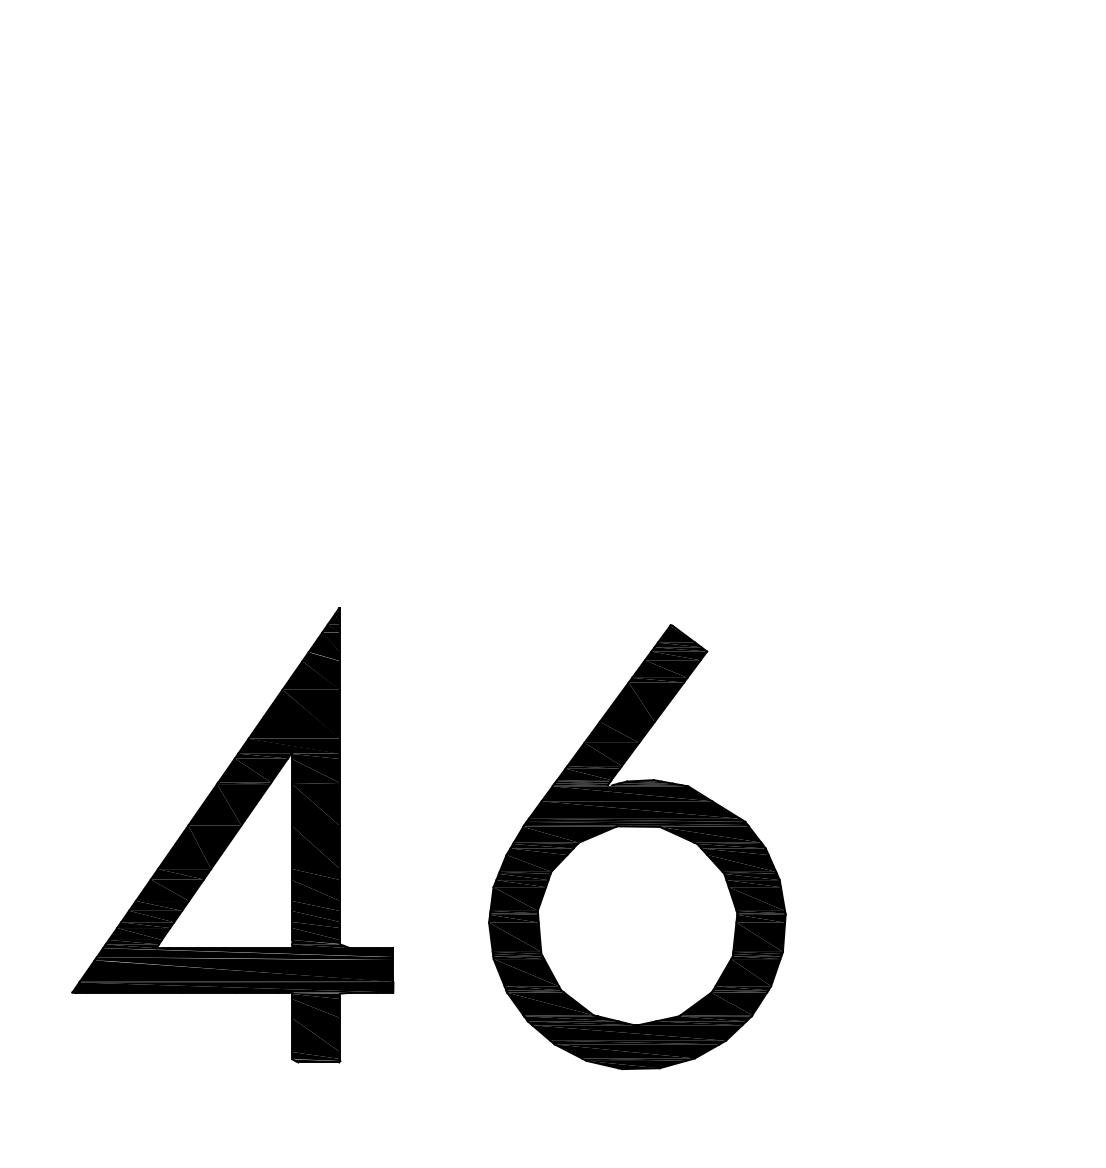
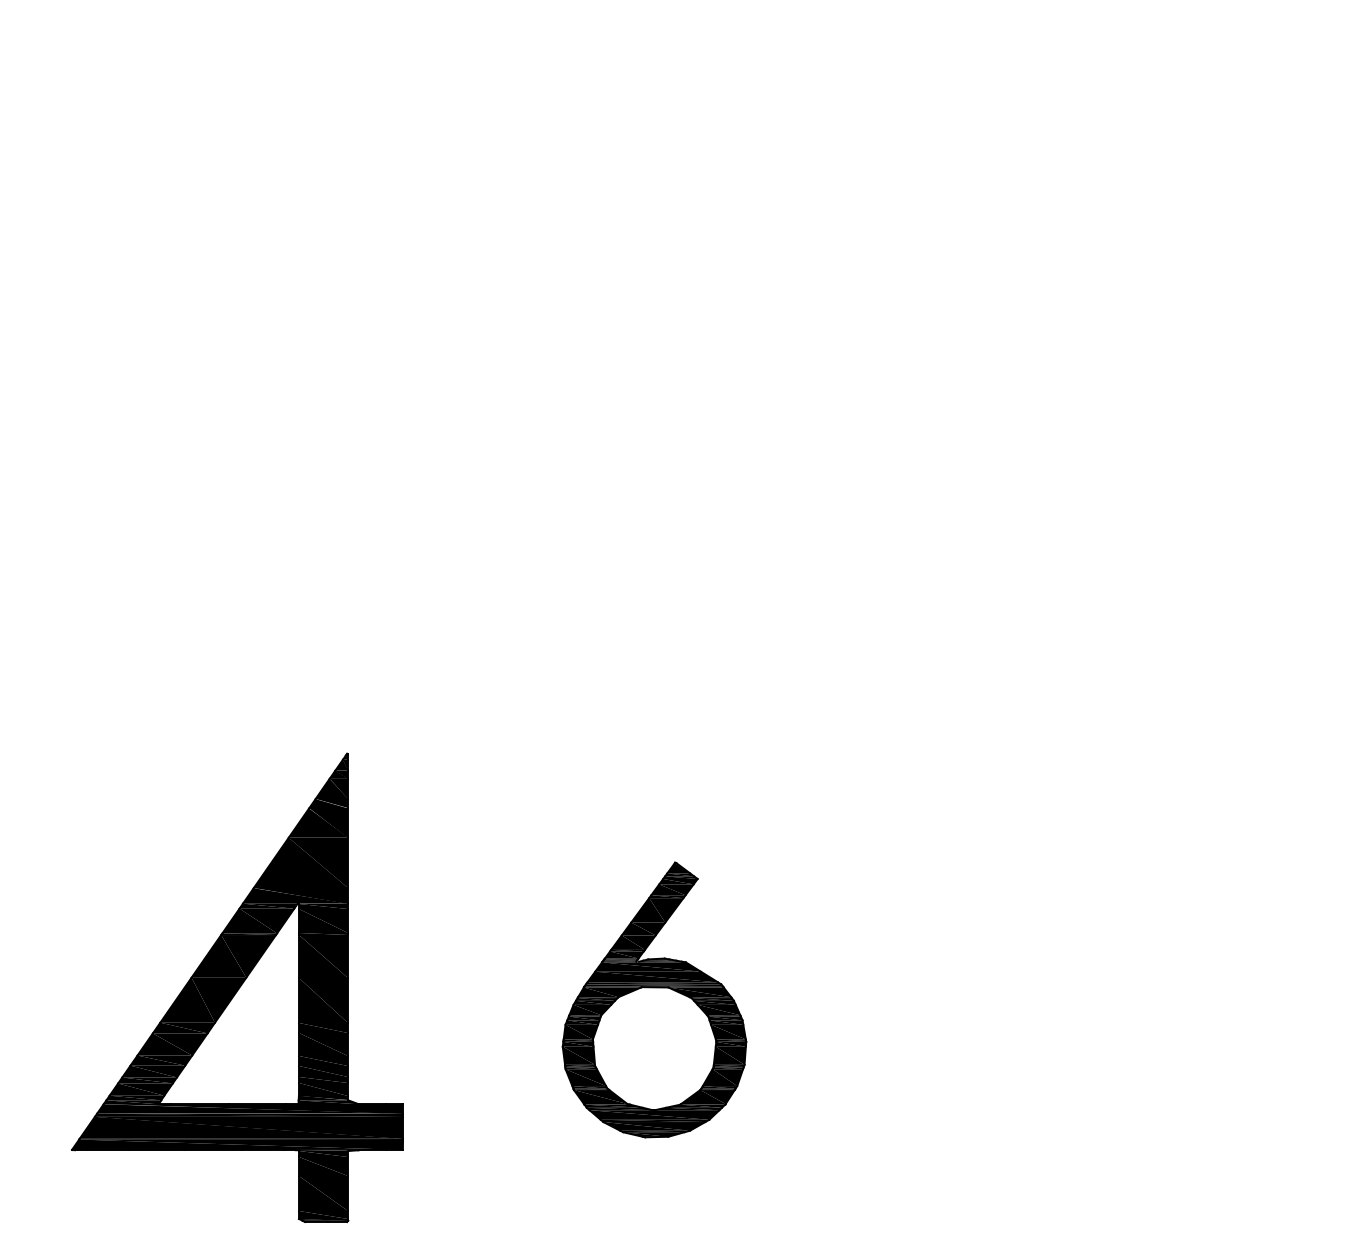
part: (637, 846) -> (654, 999), size x0.6

